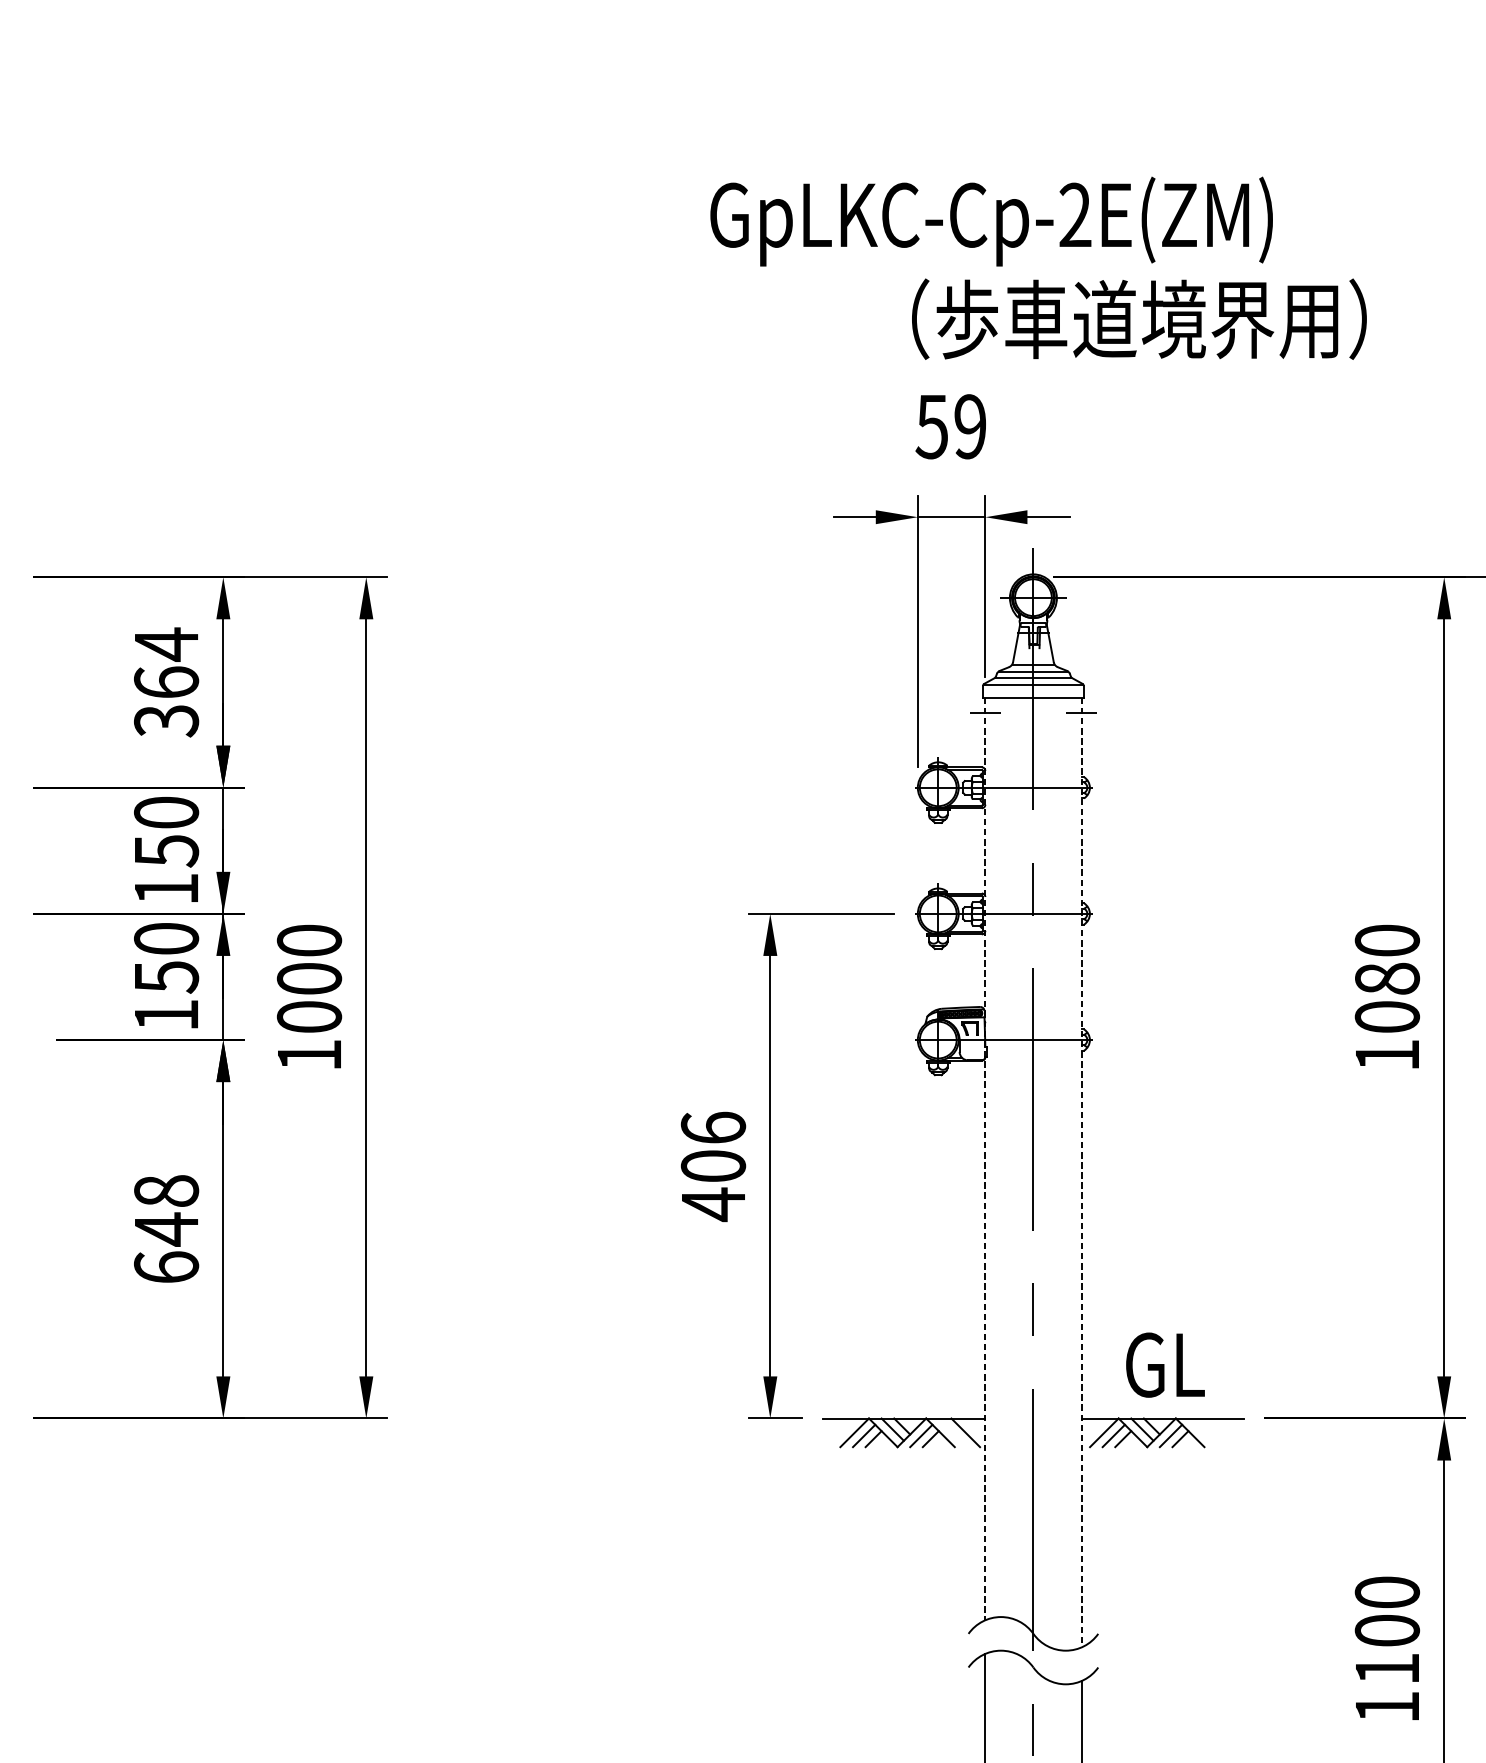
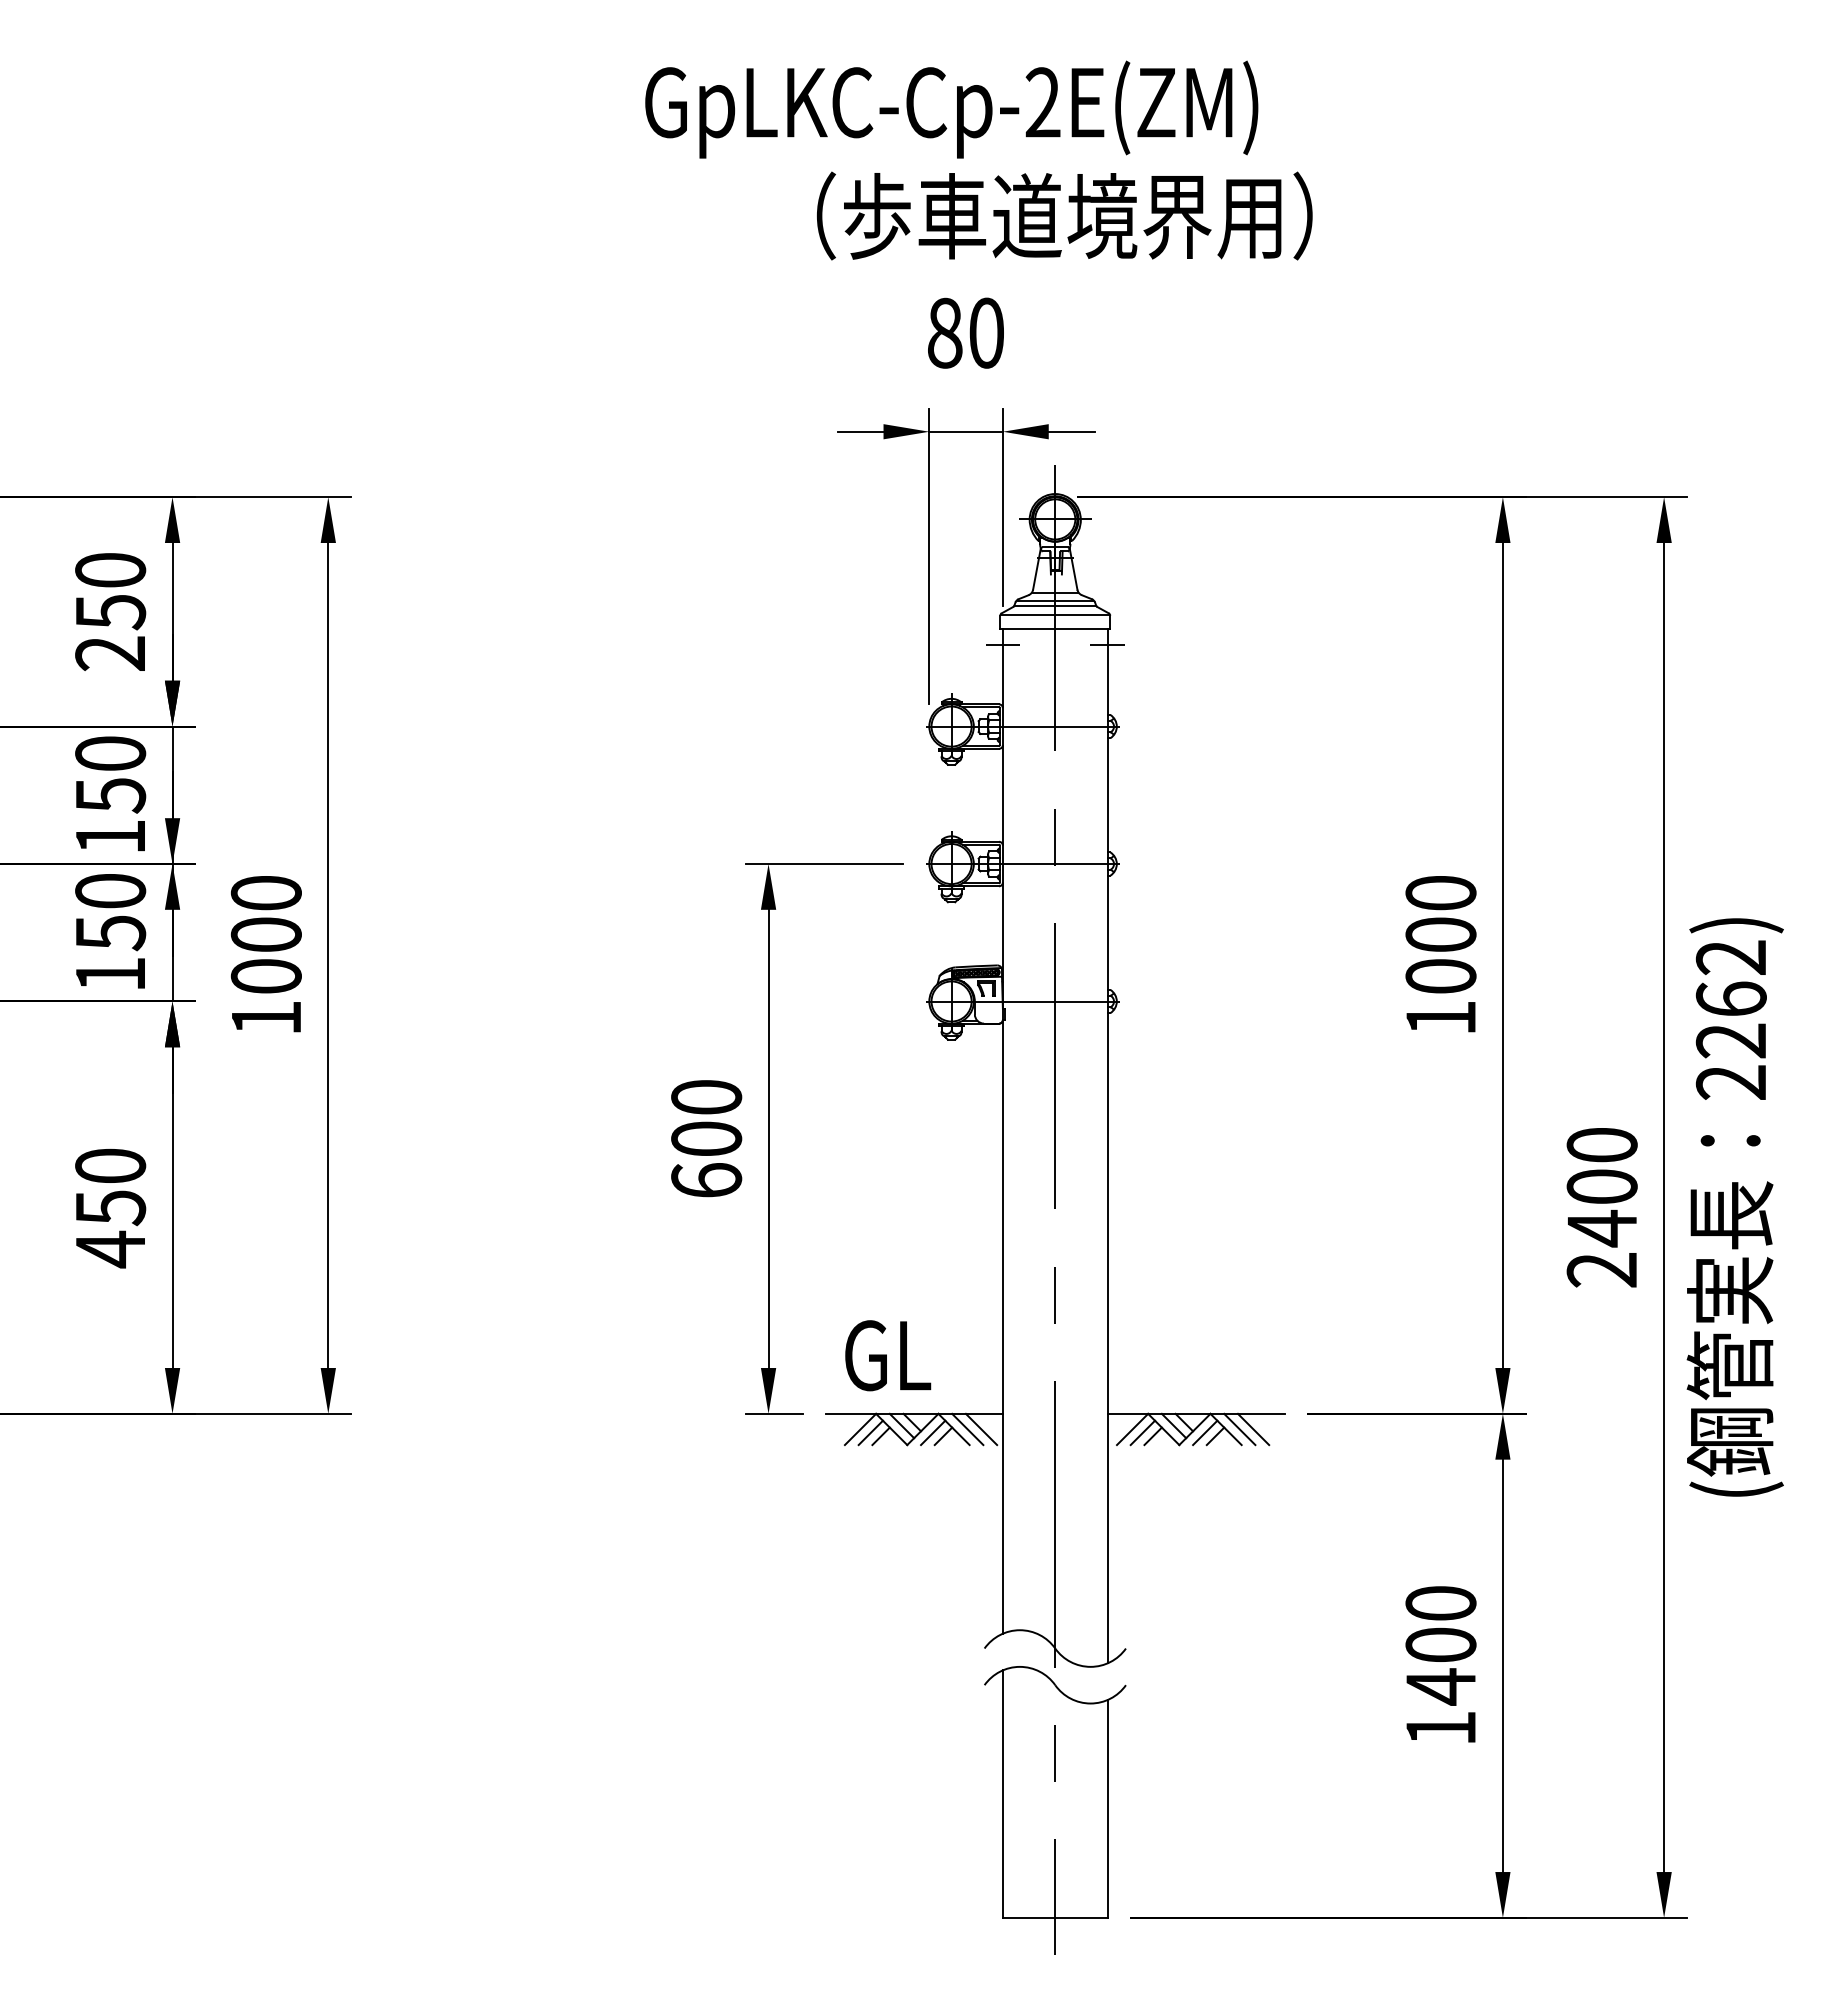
text: (991, 221) -> (951, 109), moved
text: (1139, 318) -> (1064, 215), moved
text: (950, 426) -> (964, 332), 59 -> 80
text: (166, 682) -> (110, 611), 364 -> 250
text: (1386, 978) -> (1440, 934), 1080 -> 1000
line: (984, 1159) -> (1002, 1131), dashed -> solid
text: (713, 1166) -> (706, 1139), 406 -> 600
line: (1081, 1173) -> (1107, 1146), dashed -> solid
text: (166, 1230) -> (110, 1208), 648 -> 450
text: (1165, 1364) -> (888, 1355), moved
line: (952, 1432) -> (967, 1429), added
line: (1202, 1432) -> (1239, 1429), added
line: (1215, 1432) -> (1253, 1429), added
text: (1386, 1668) -> (1440, 1686), 1100 -> 1400

